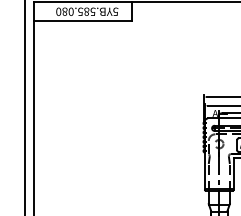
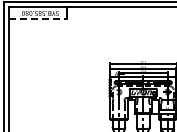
line: (84, 22) -> (38, 19), solid -> dashed

